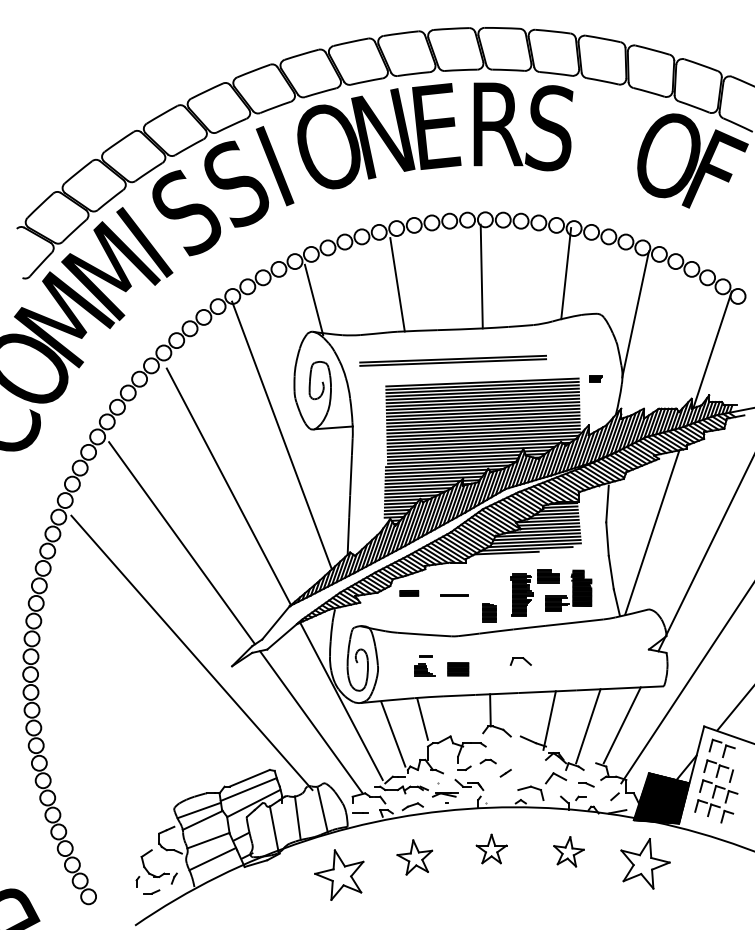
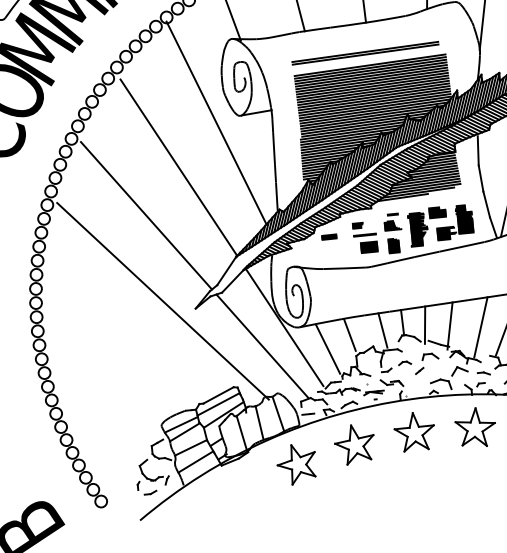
part: (452, 360) -> (364, 53), moved
part: (595, 378) -> (357, 225), moved
part: (520, 661) -> (429, 356), moved
part: (424, 665) -> (392, 222), moved
part: (458, 669) -> (369, 247), moved
line: (517, 715) -> (424, 324), added
line: (464, 717) -> (382, 330), added
part: (491, 848) -> (414, 431), size x1.67
part: (568, 851) -> (475, 427), size x1.67
part: (414, 857) -> (354, 444), size x1.43

